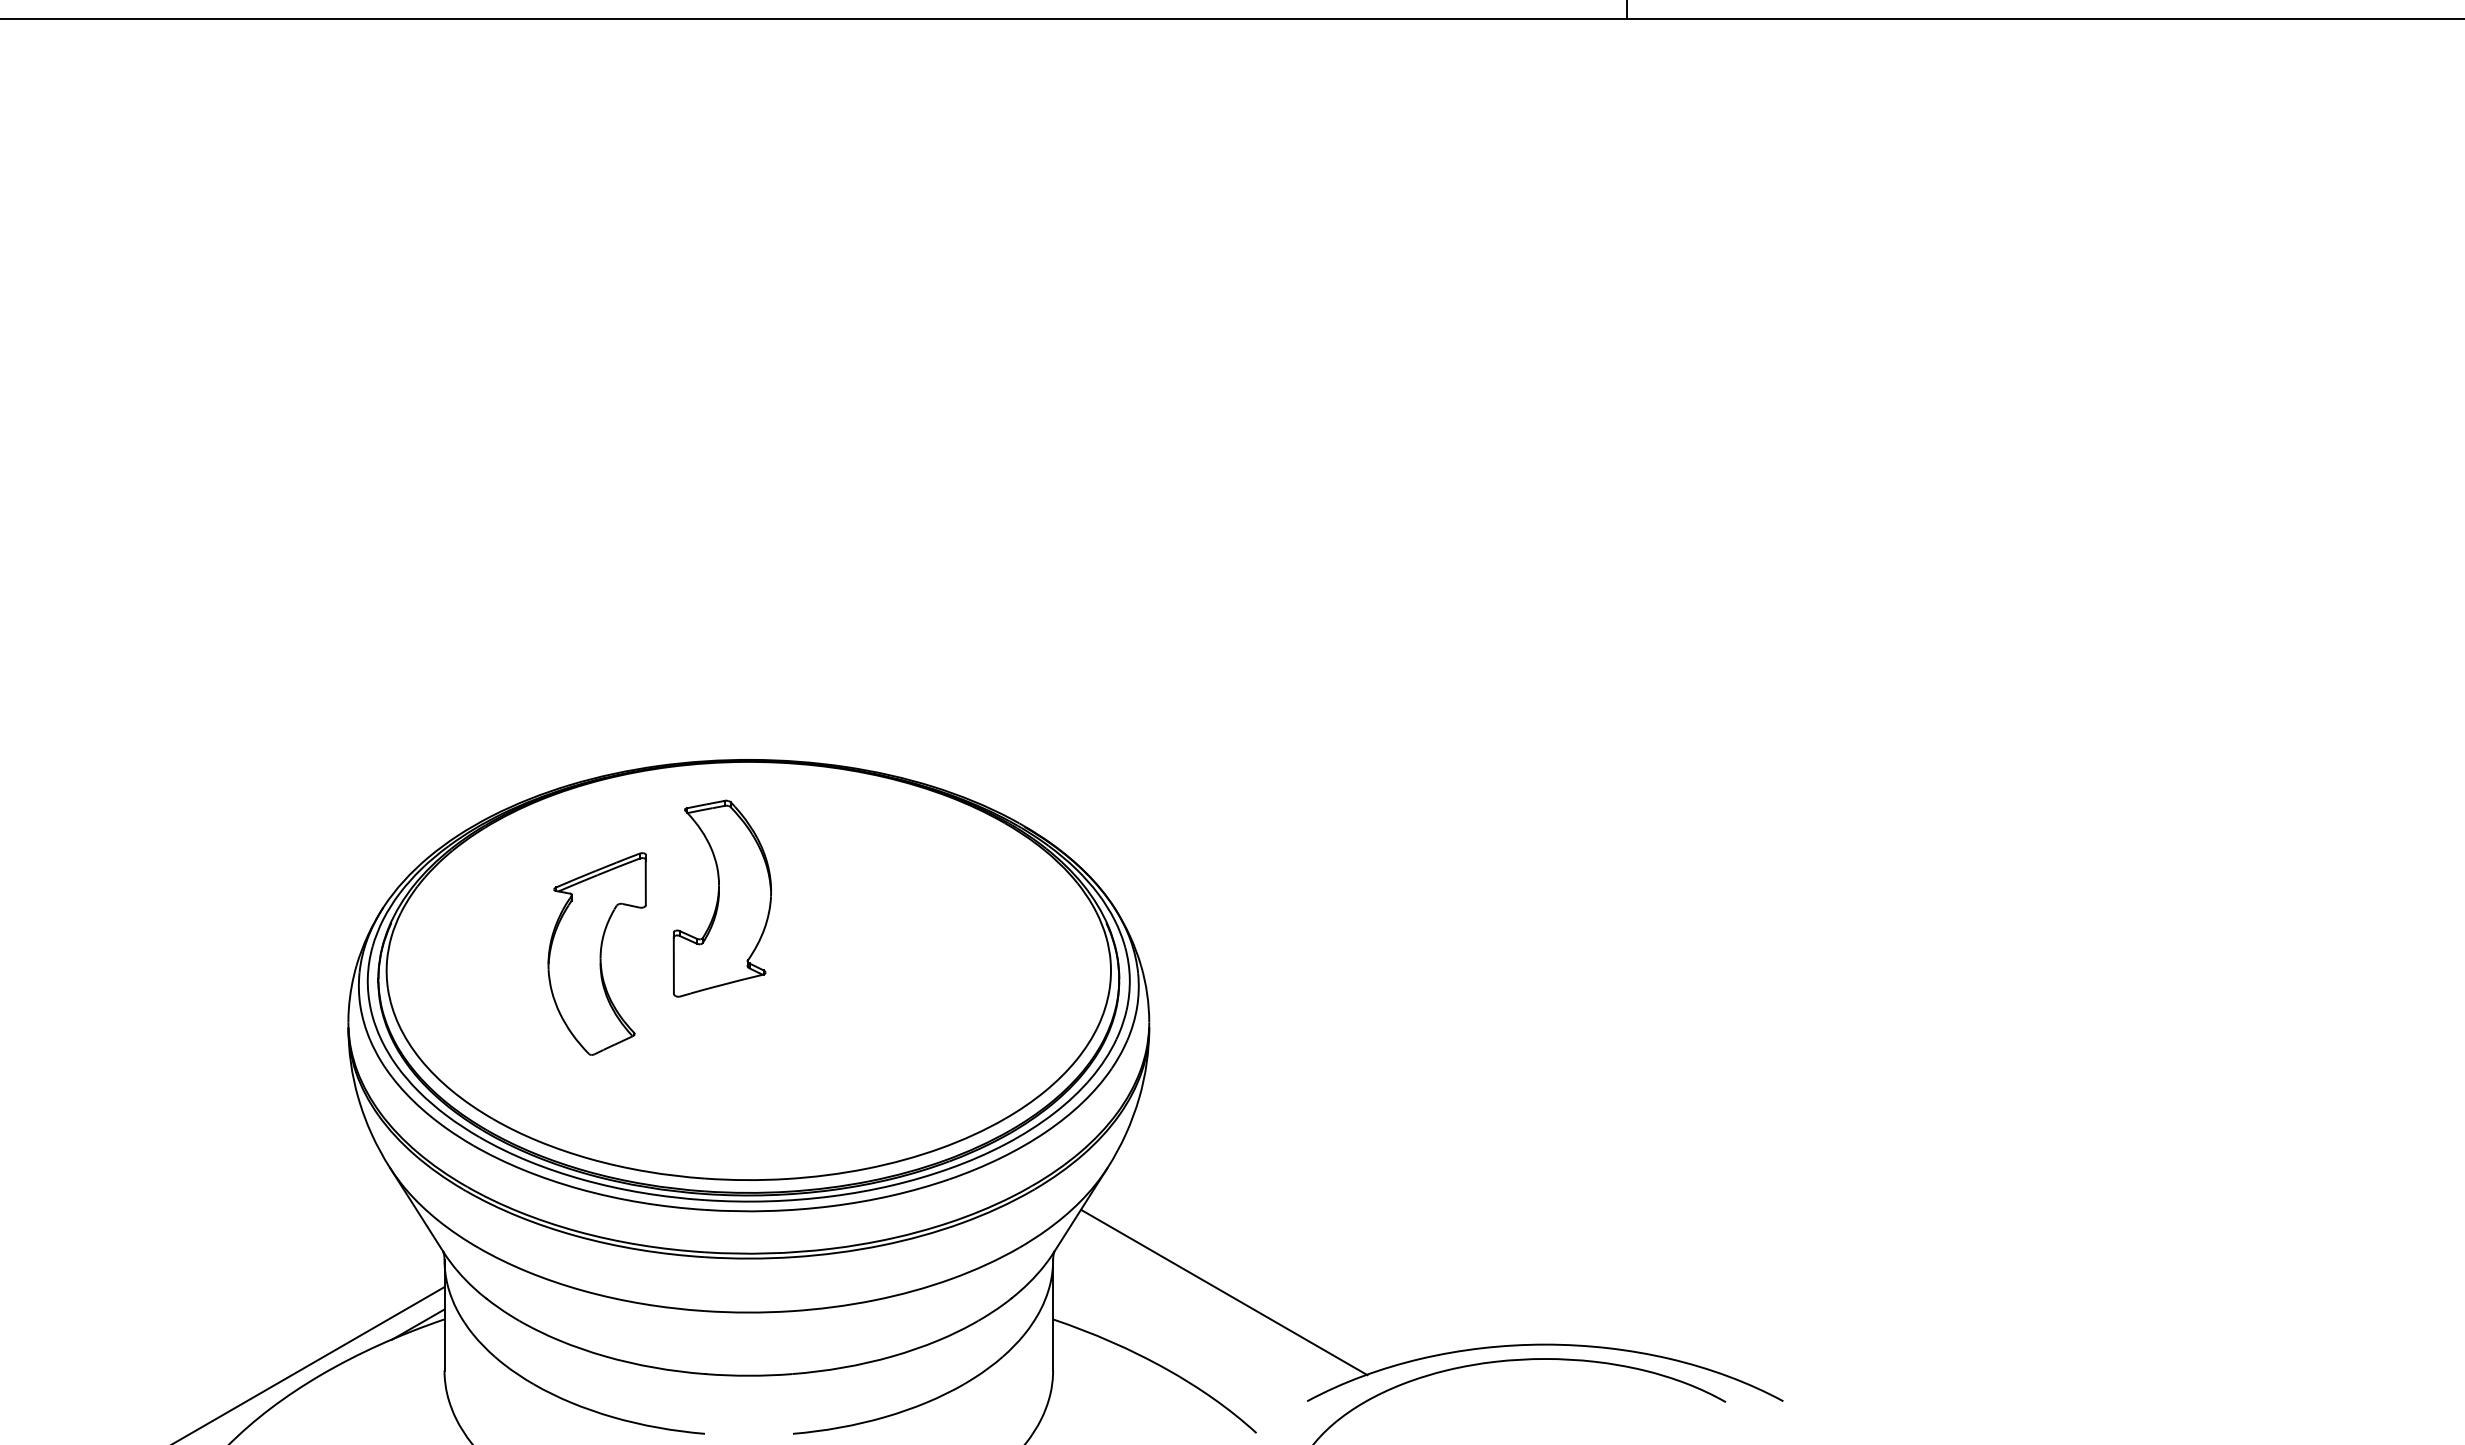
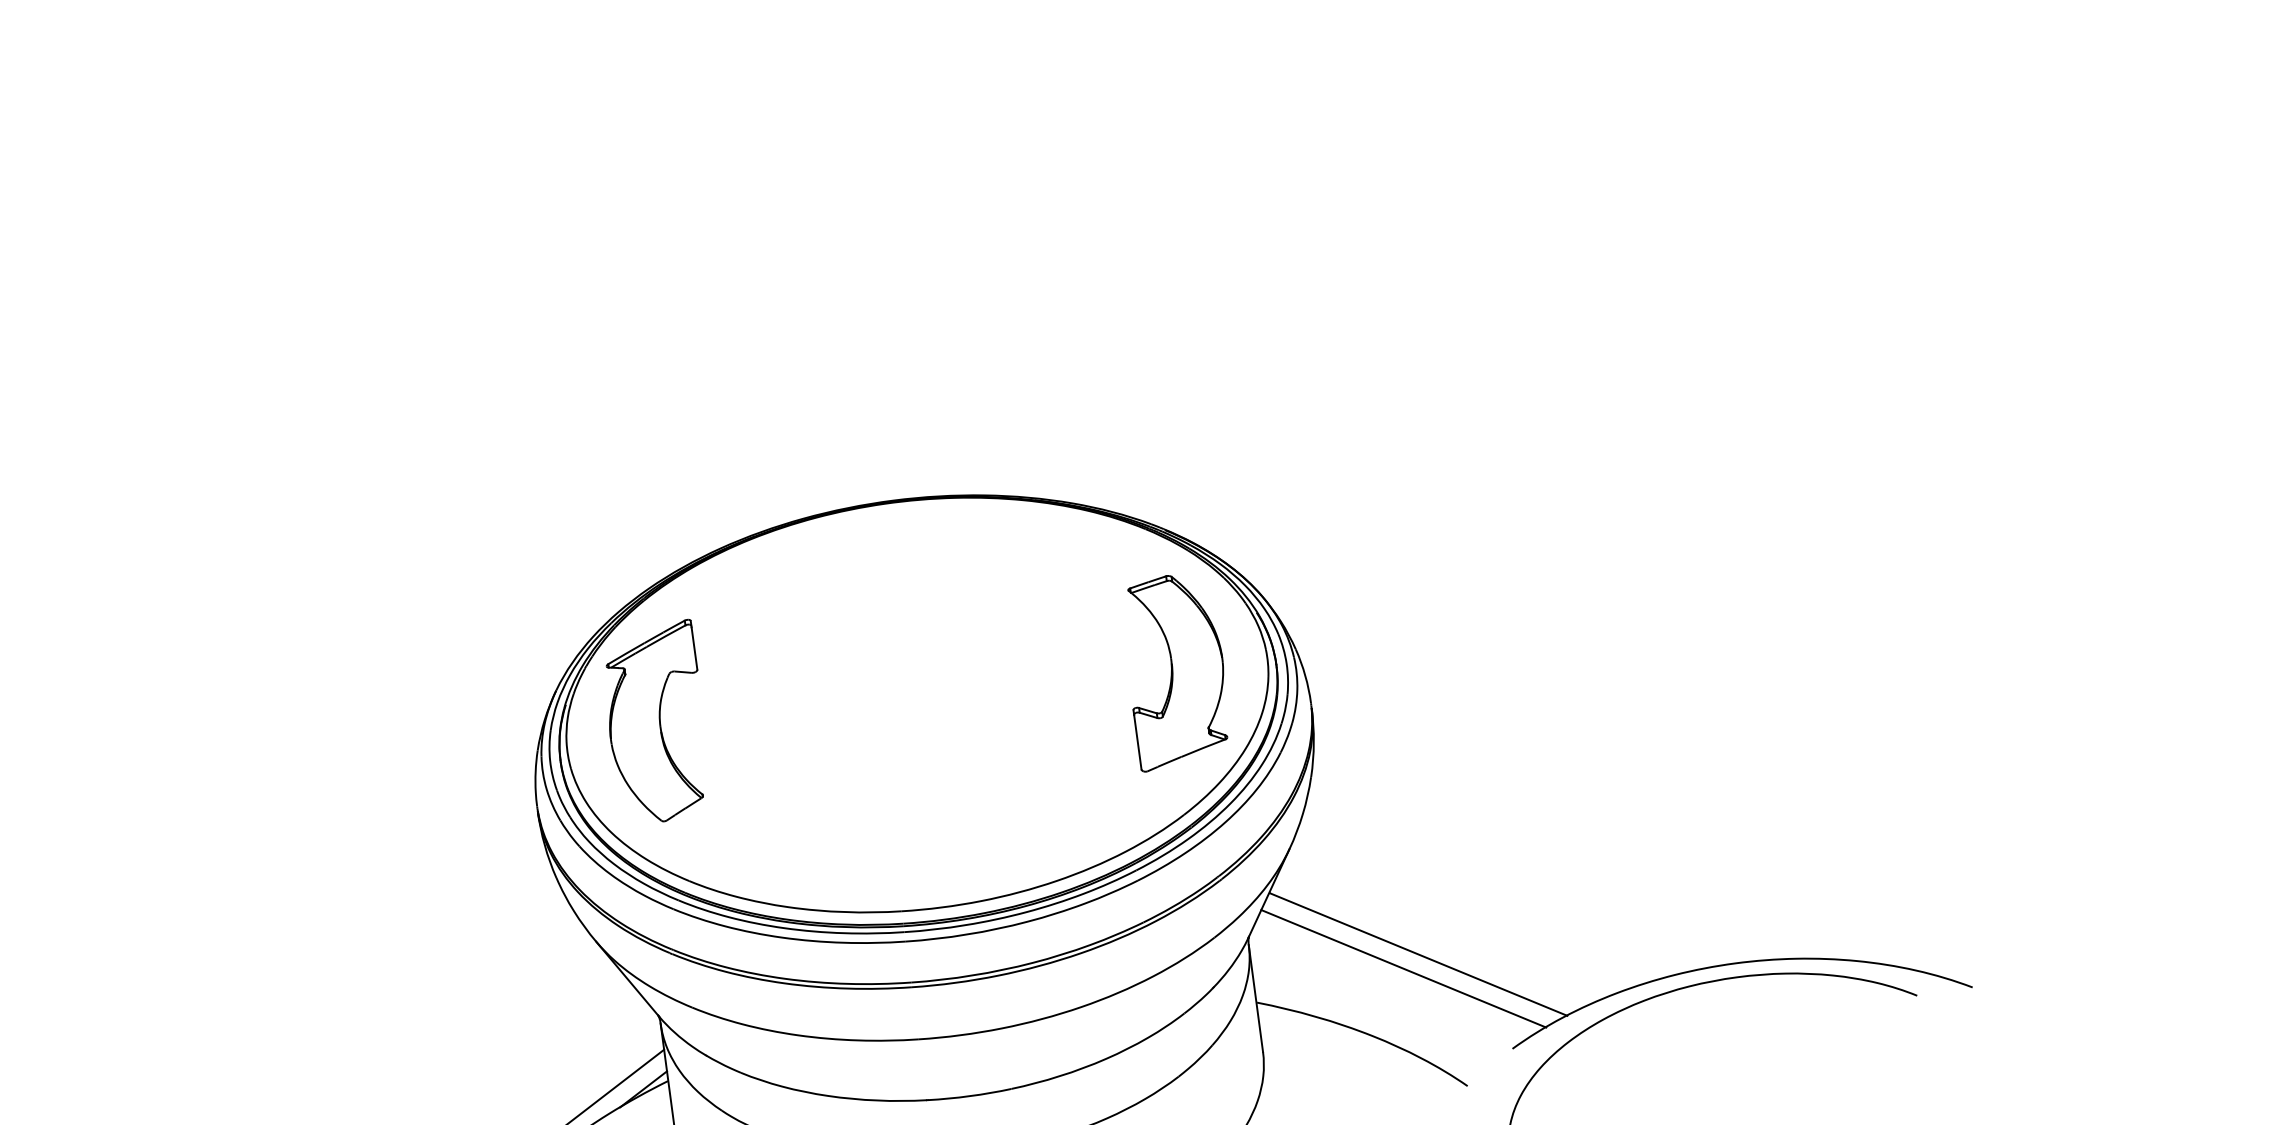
part: (721, 898) -> (1175, 671), moved
part: (596, 953) -> (655, 722), moved
line: (1207, 1305) -> (1403, 969), added

